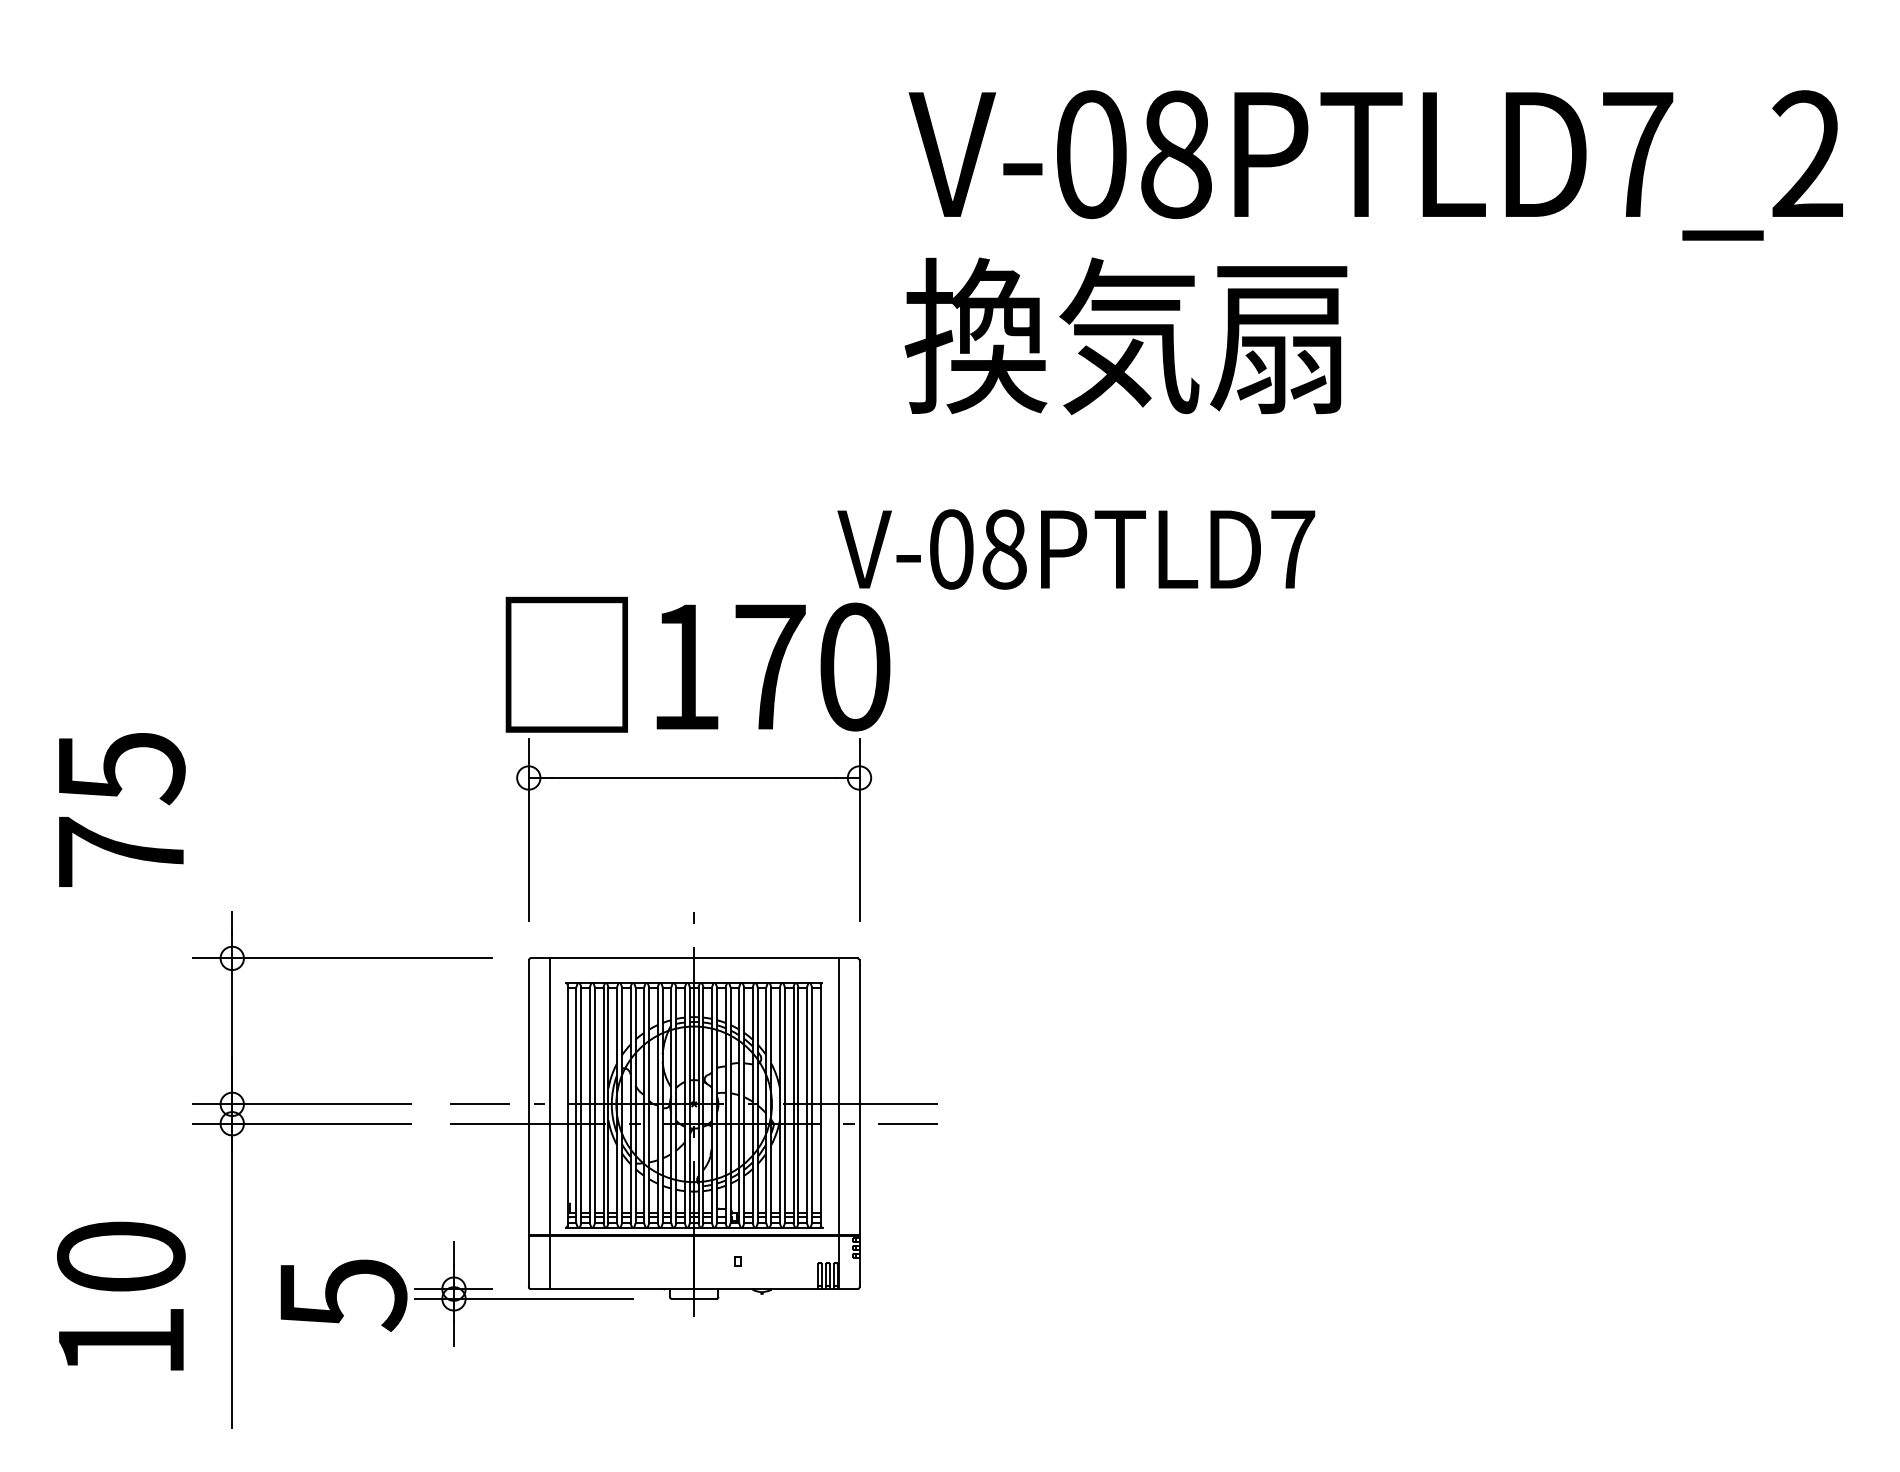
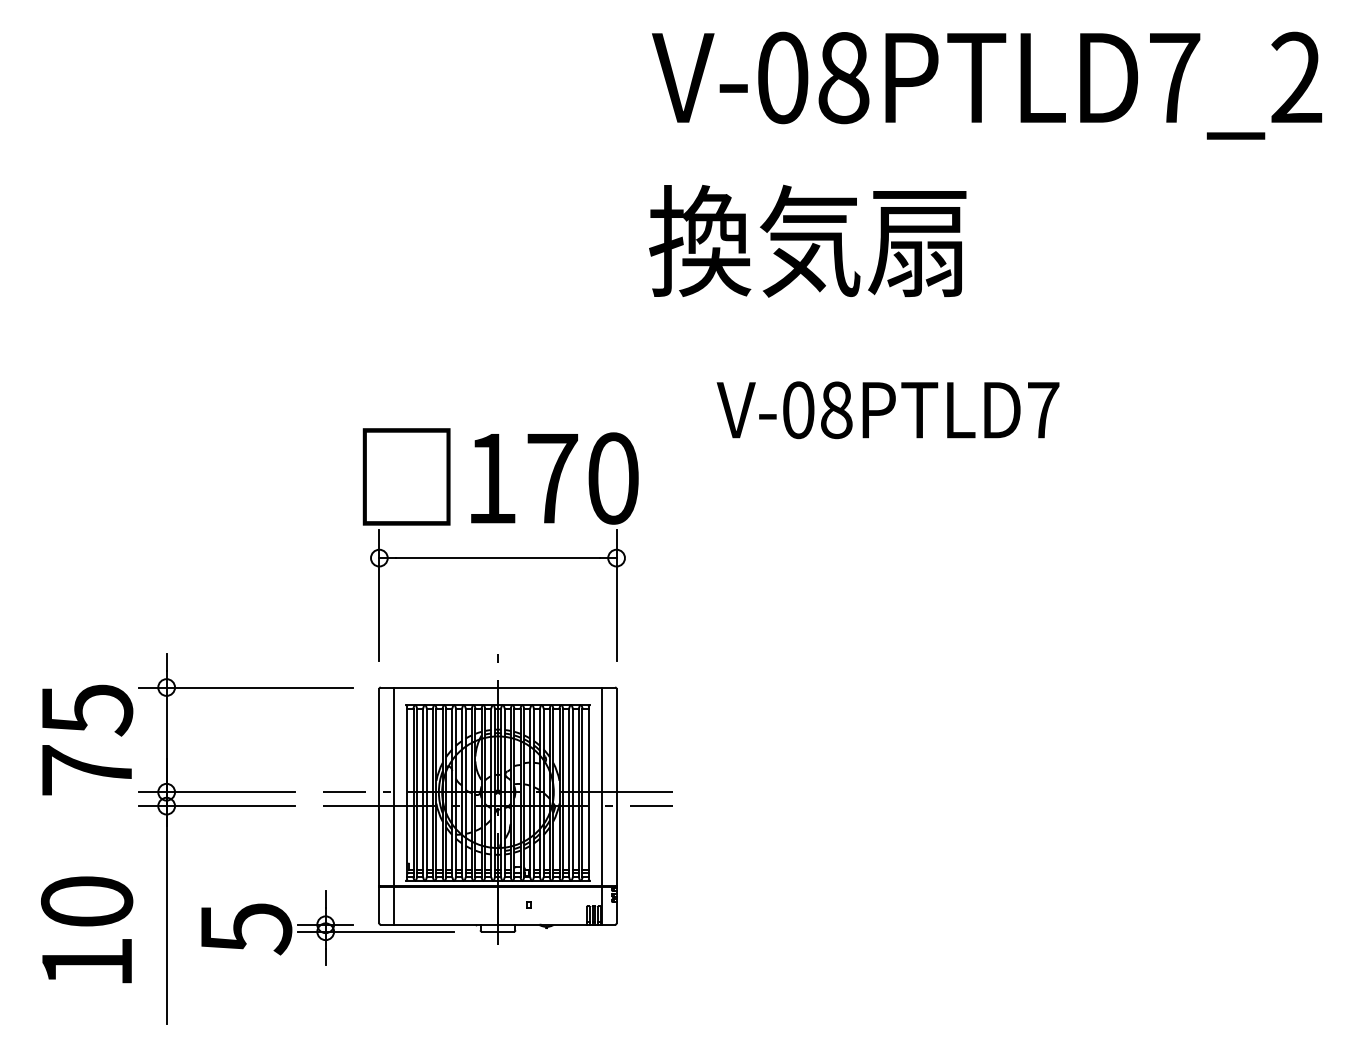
text: (1376, 165) -> (987, 85), moved
text: (1075, 549) -> (887, 410), moved
text: (121, 809) -> (87, 739), moved

